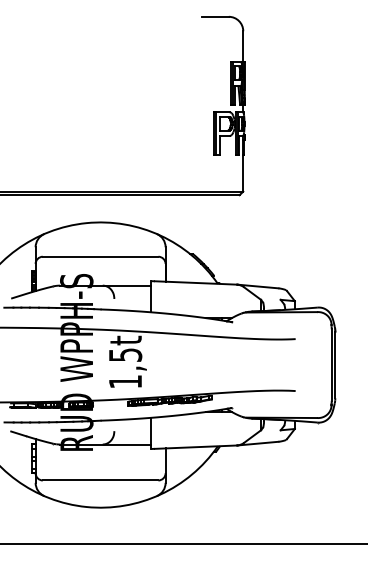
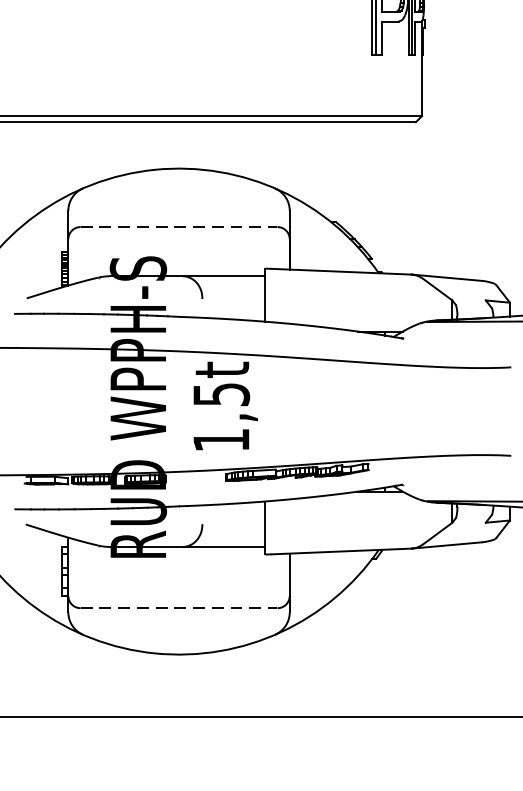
line: (100, 256) -> (178, 226), solid -> dashed
line: (100, 480) -> (178, 608), solid -> dashed

